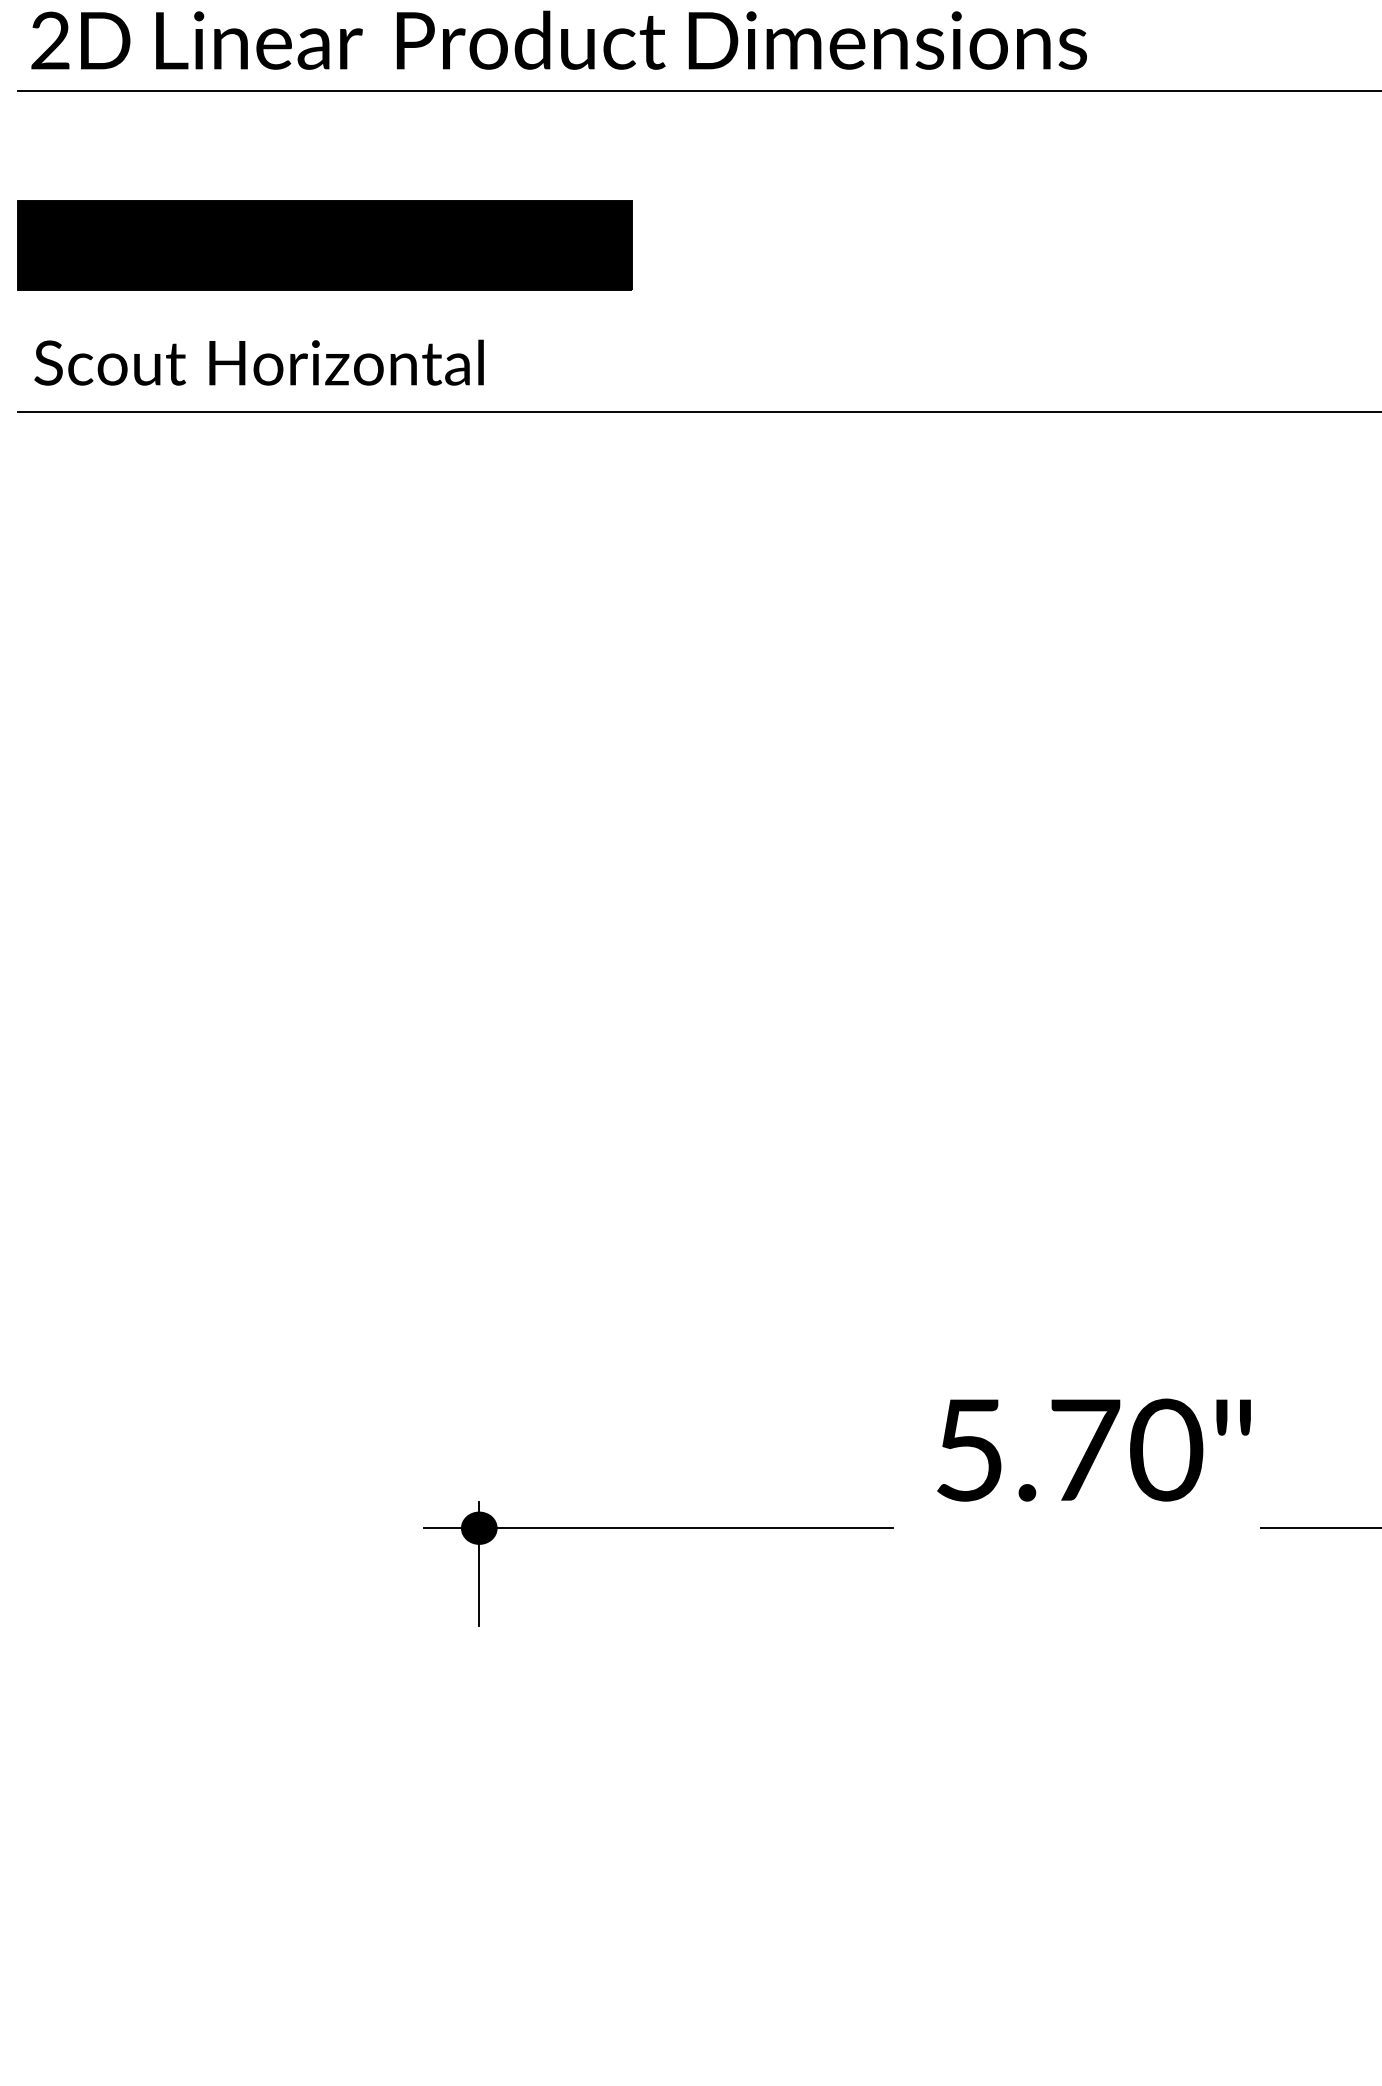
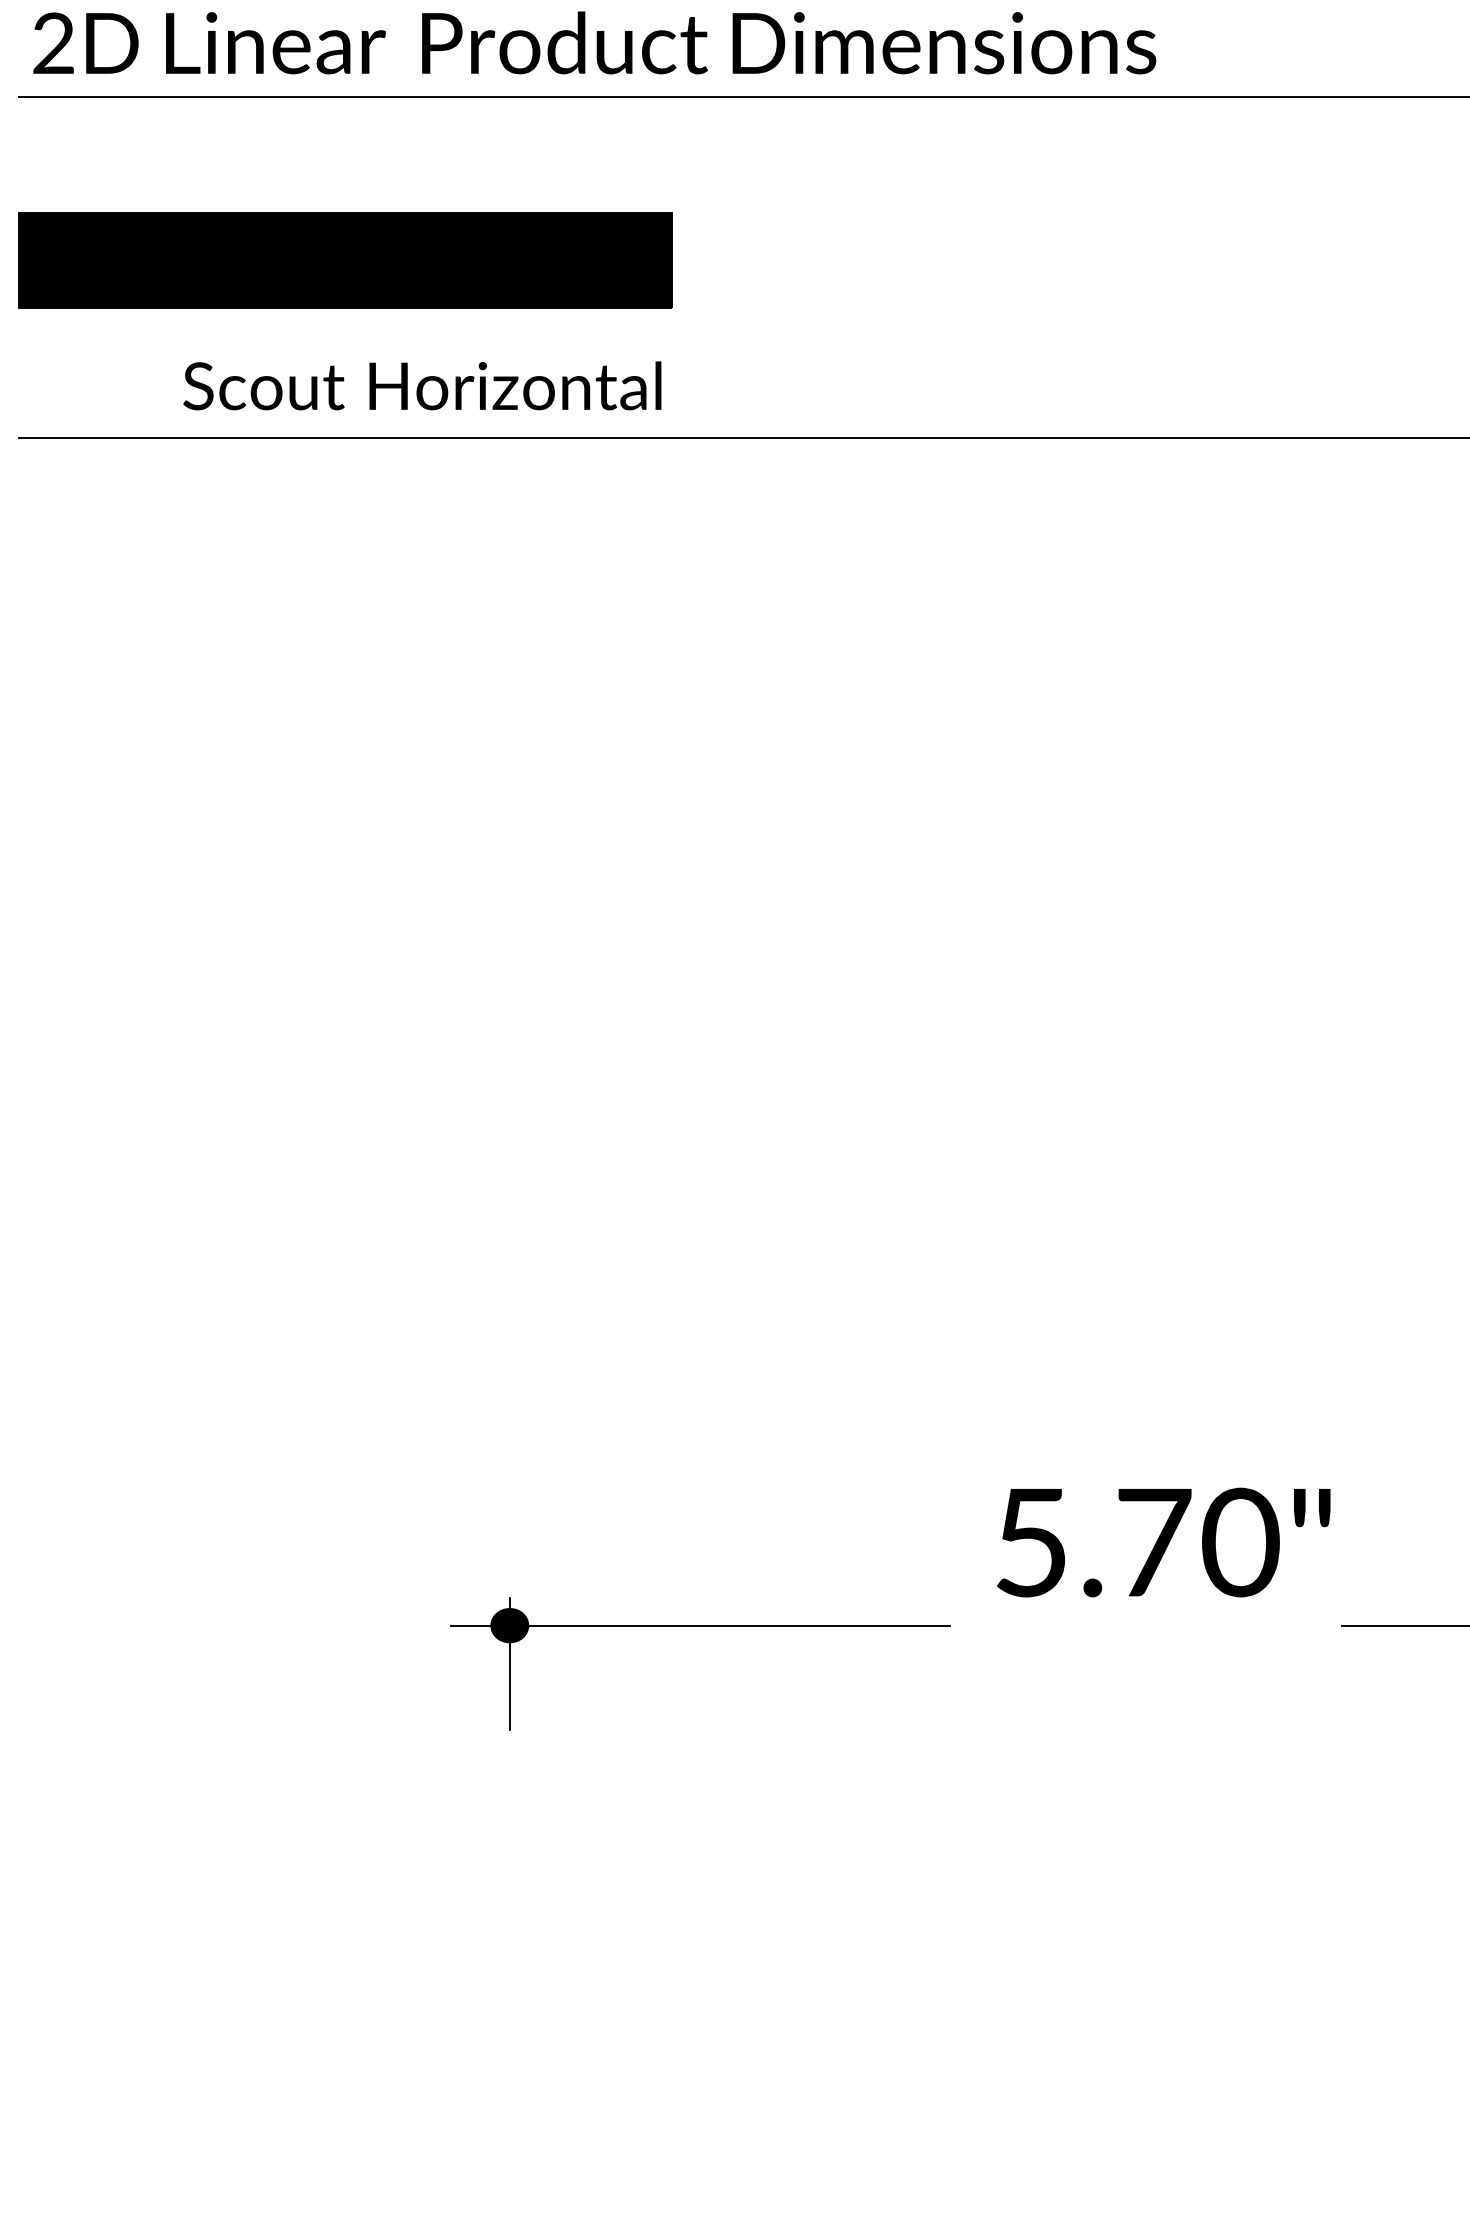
text: (258, 362) -> (421, 385), moved

